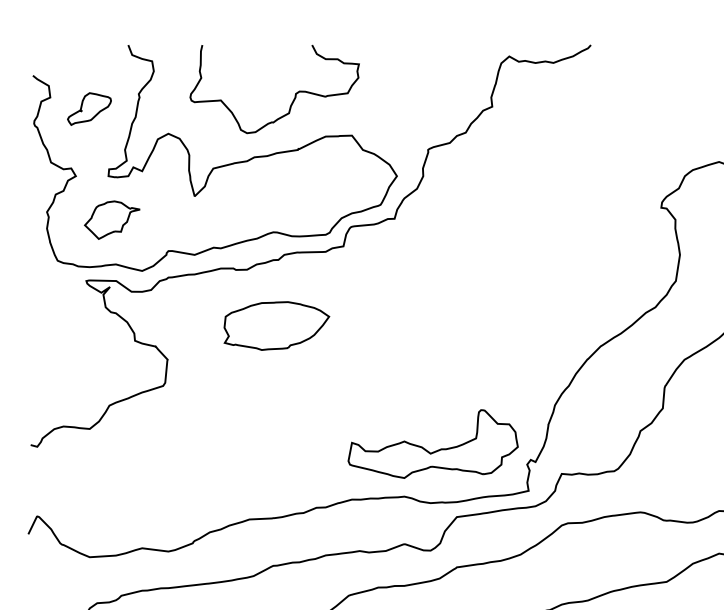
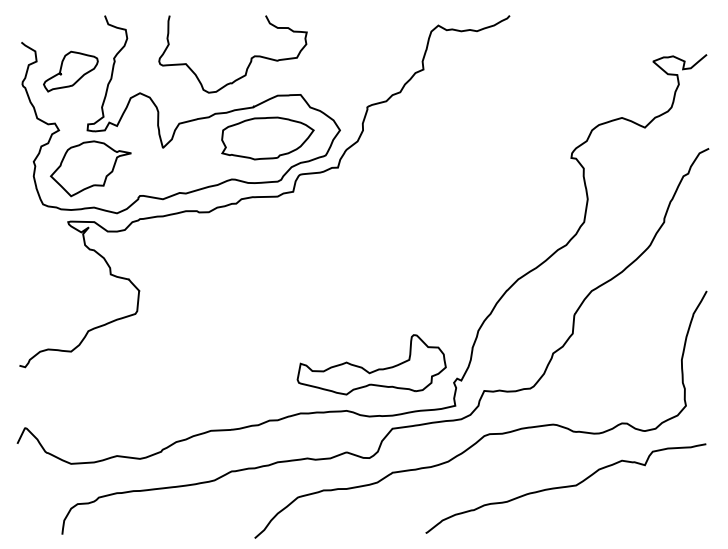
part: (89, 108) -> (70, 71), size x1.43
part: (111, 219) -> (90, 168), size x1.67
part: (276, 326) -> (267, 138), moved

